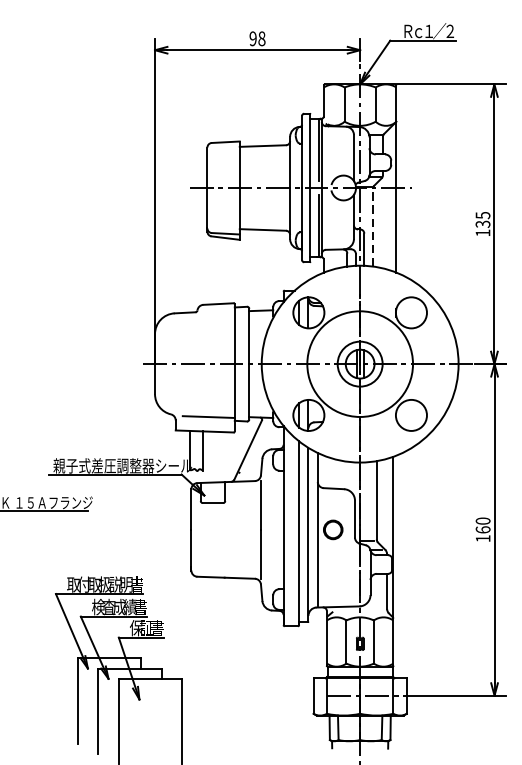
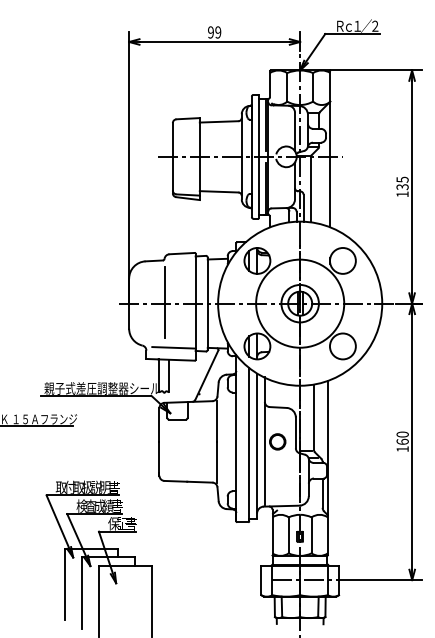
text: (262, 38) -> (218, 32), 98 -> 99
line: (372, 227) -> (310, 189), dashed -> solid
line: (197, 362) -> (164, 302), added

